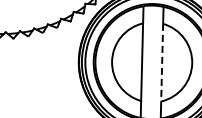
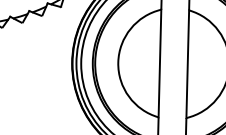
line: (162, 62) -> (188, 63), dashed -> solid

